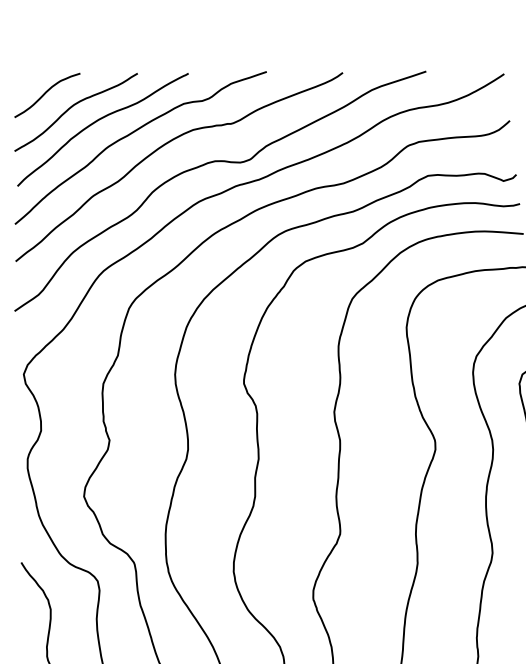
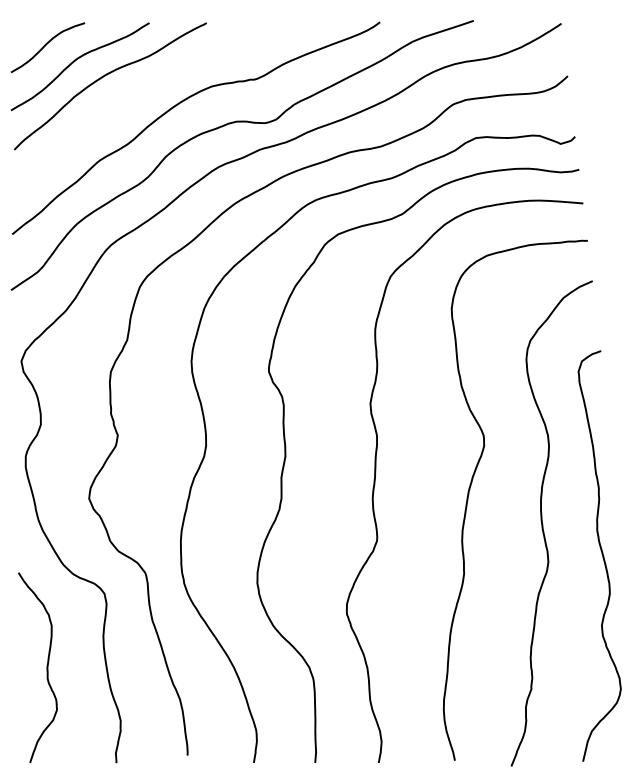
curve: (133, 133) -> (144, 90), removed

